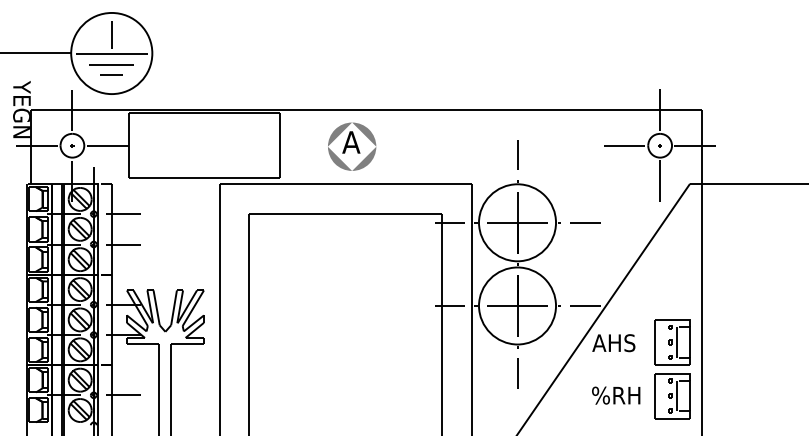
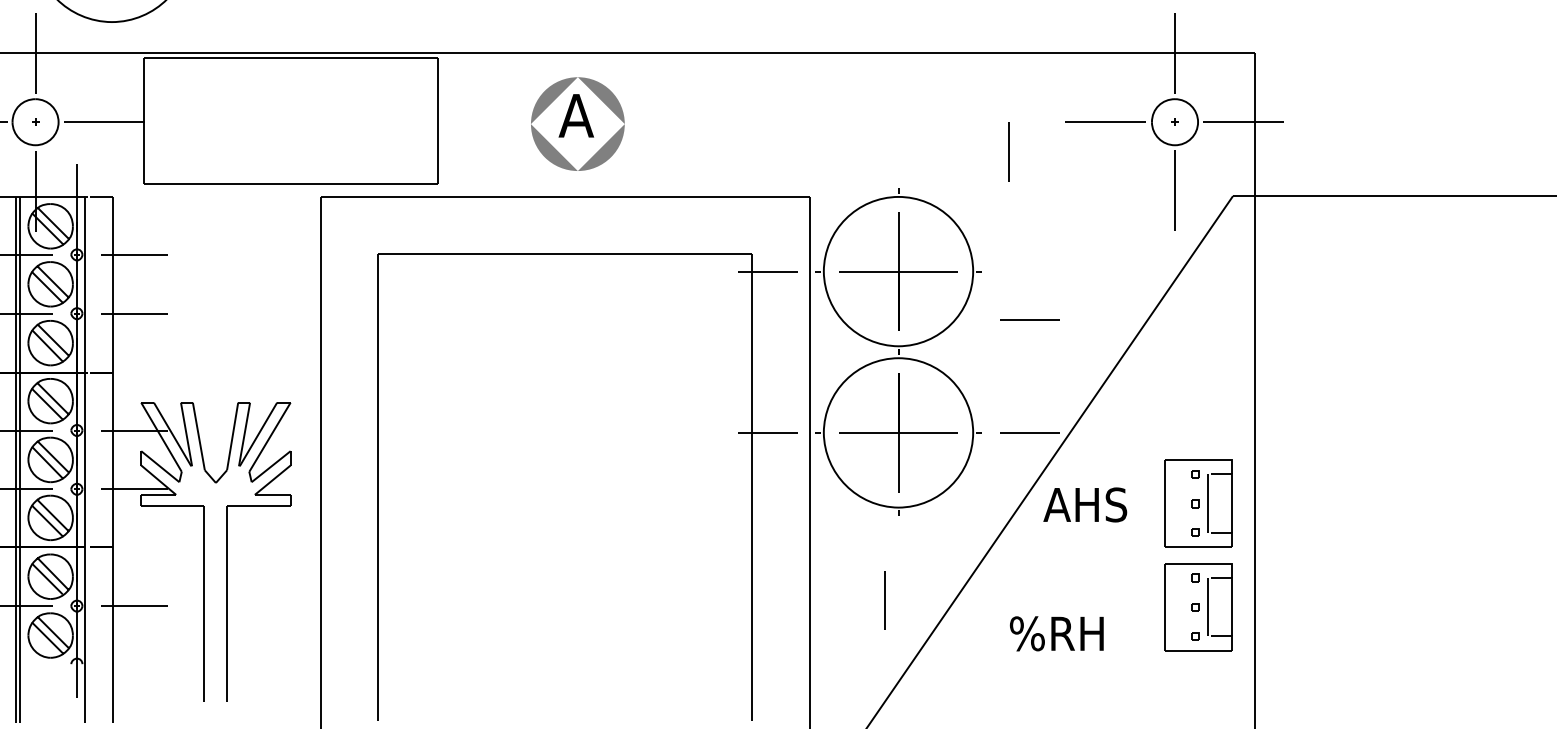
line: (517, 154) -> (1009, 150), moved
line: (585, 222) -> (1030, 319), moved
line: (517, 373) -> (884, 600), moved
text: (616, 395) -> (1057, 633), moved

